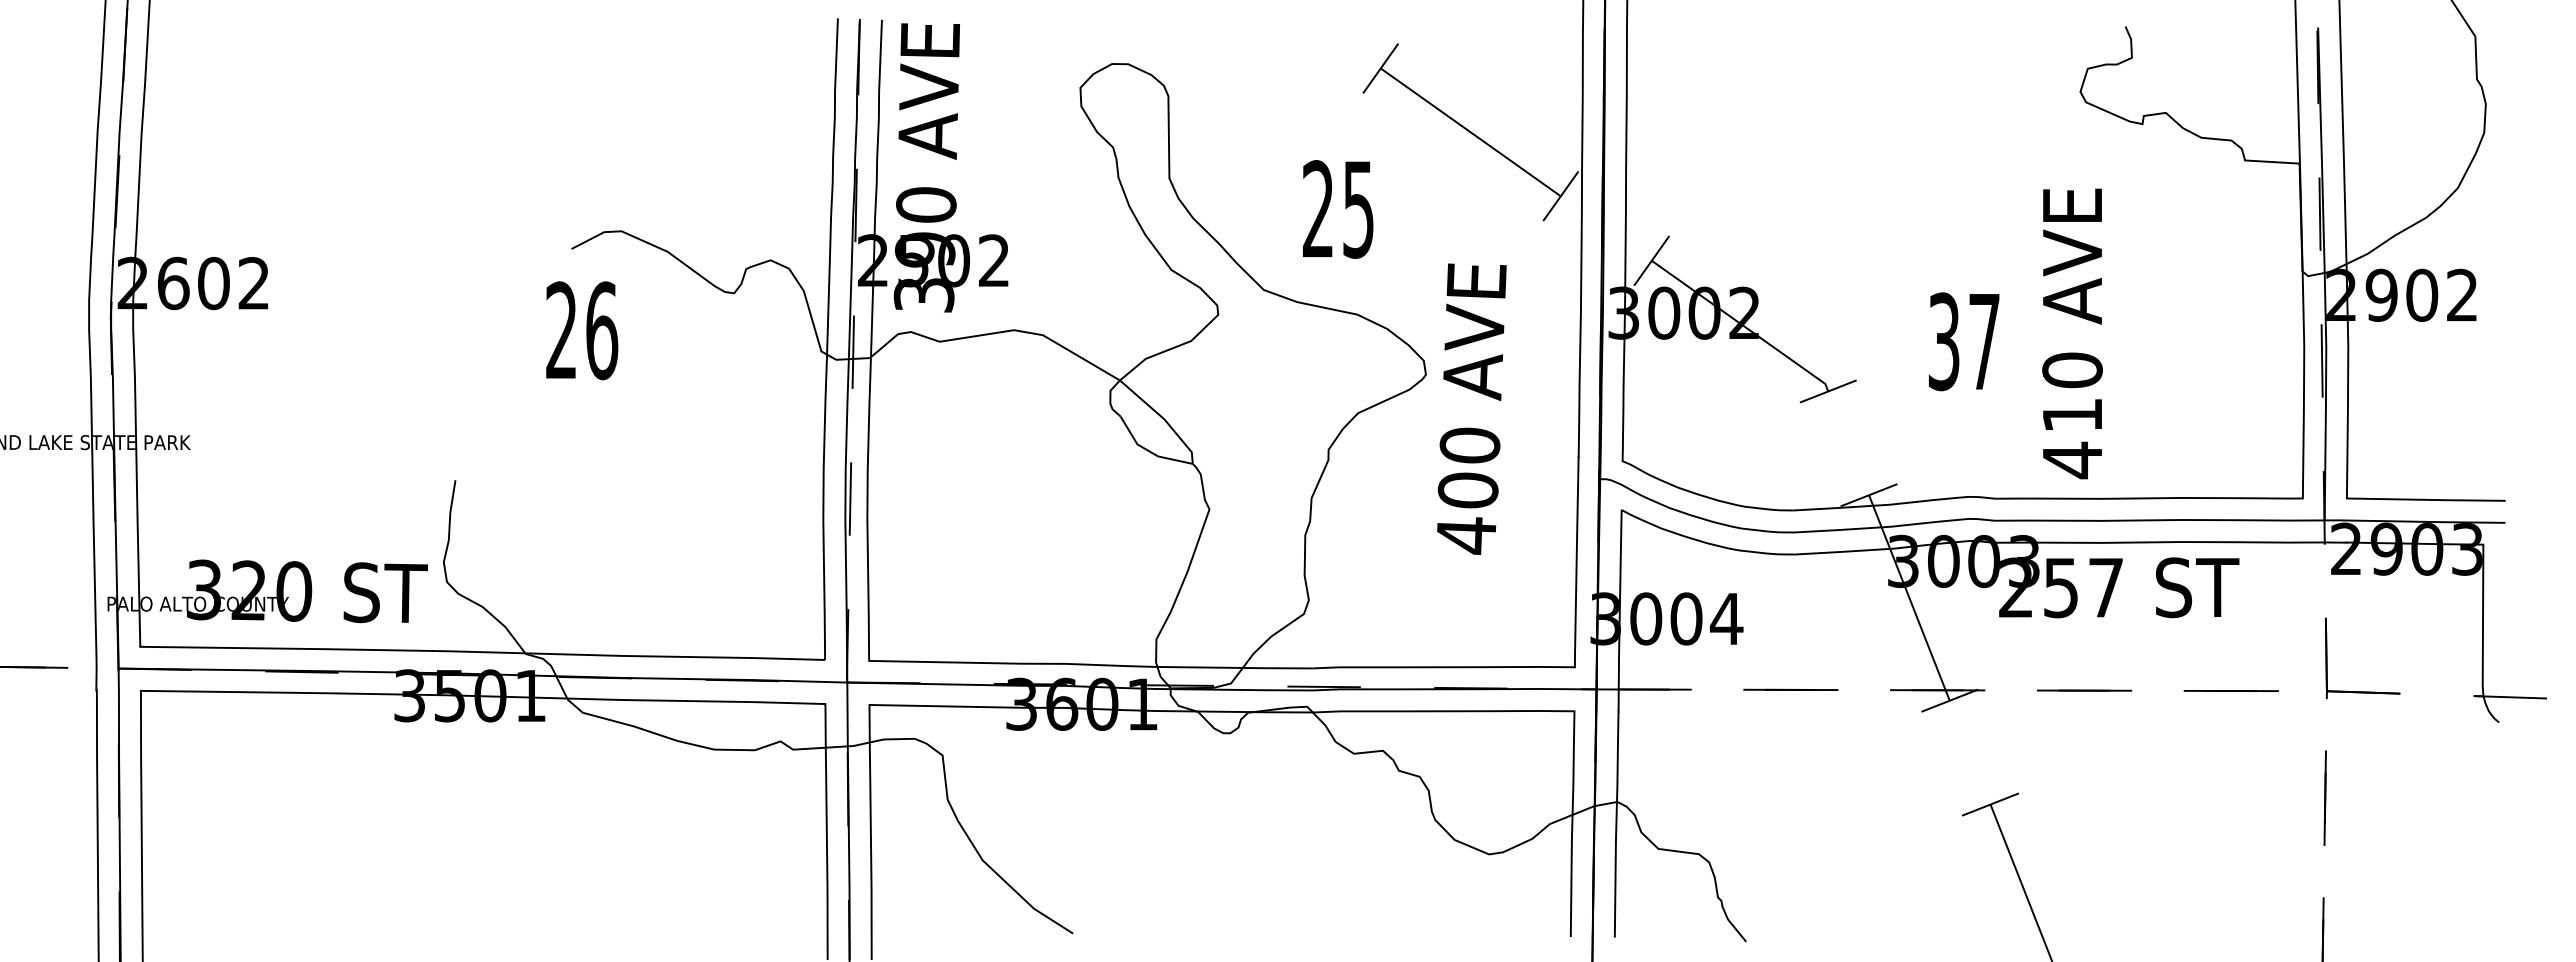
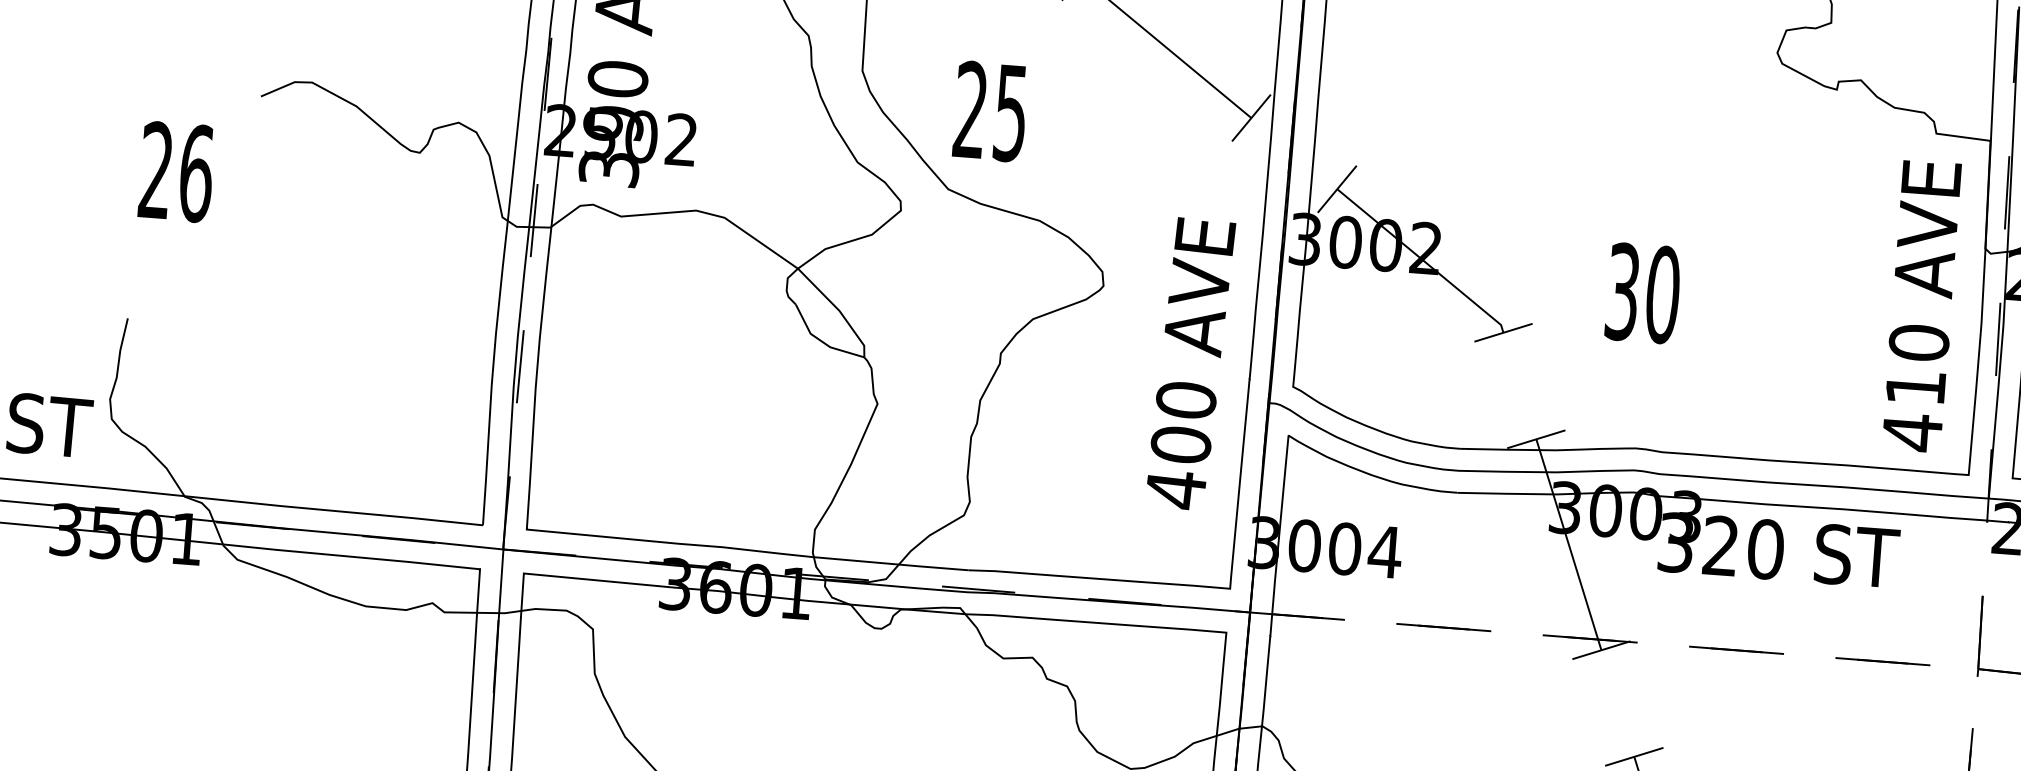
text: (1338, 209) -> (990, 111), moved
text: (582, 330) -> (177, 171), moved
text: (2072, 333) -> (1921, 306), moved
text: (1984, 341) -> (1663, 294), 37 -> 30
text: (1471, 408) -> (1190, 363), moved
text: (2061, 587) -> (1721, 545), 257 -> 320

